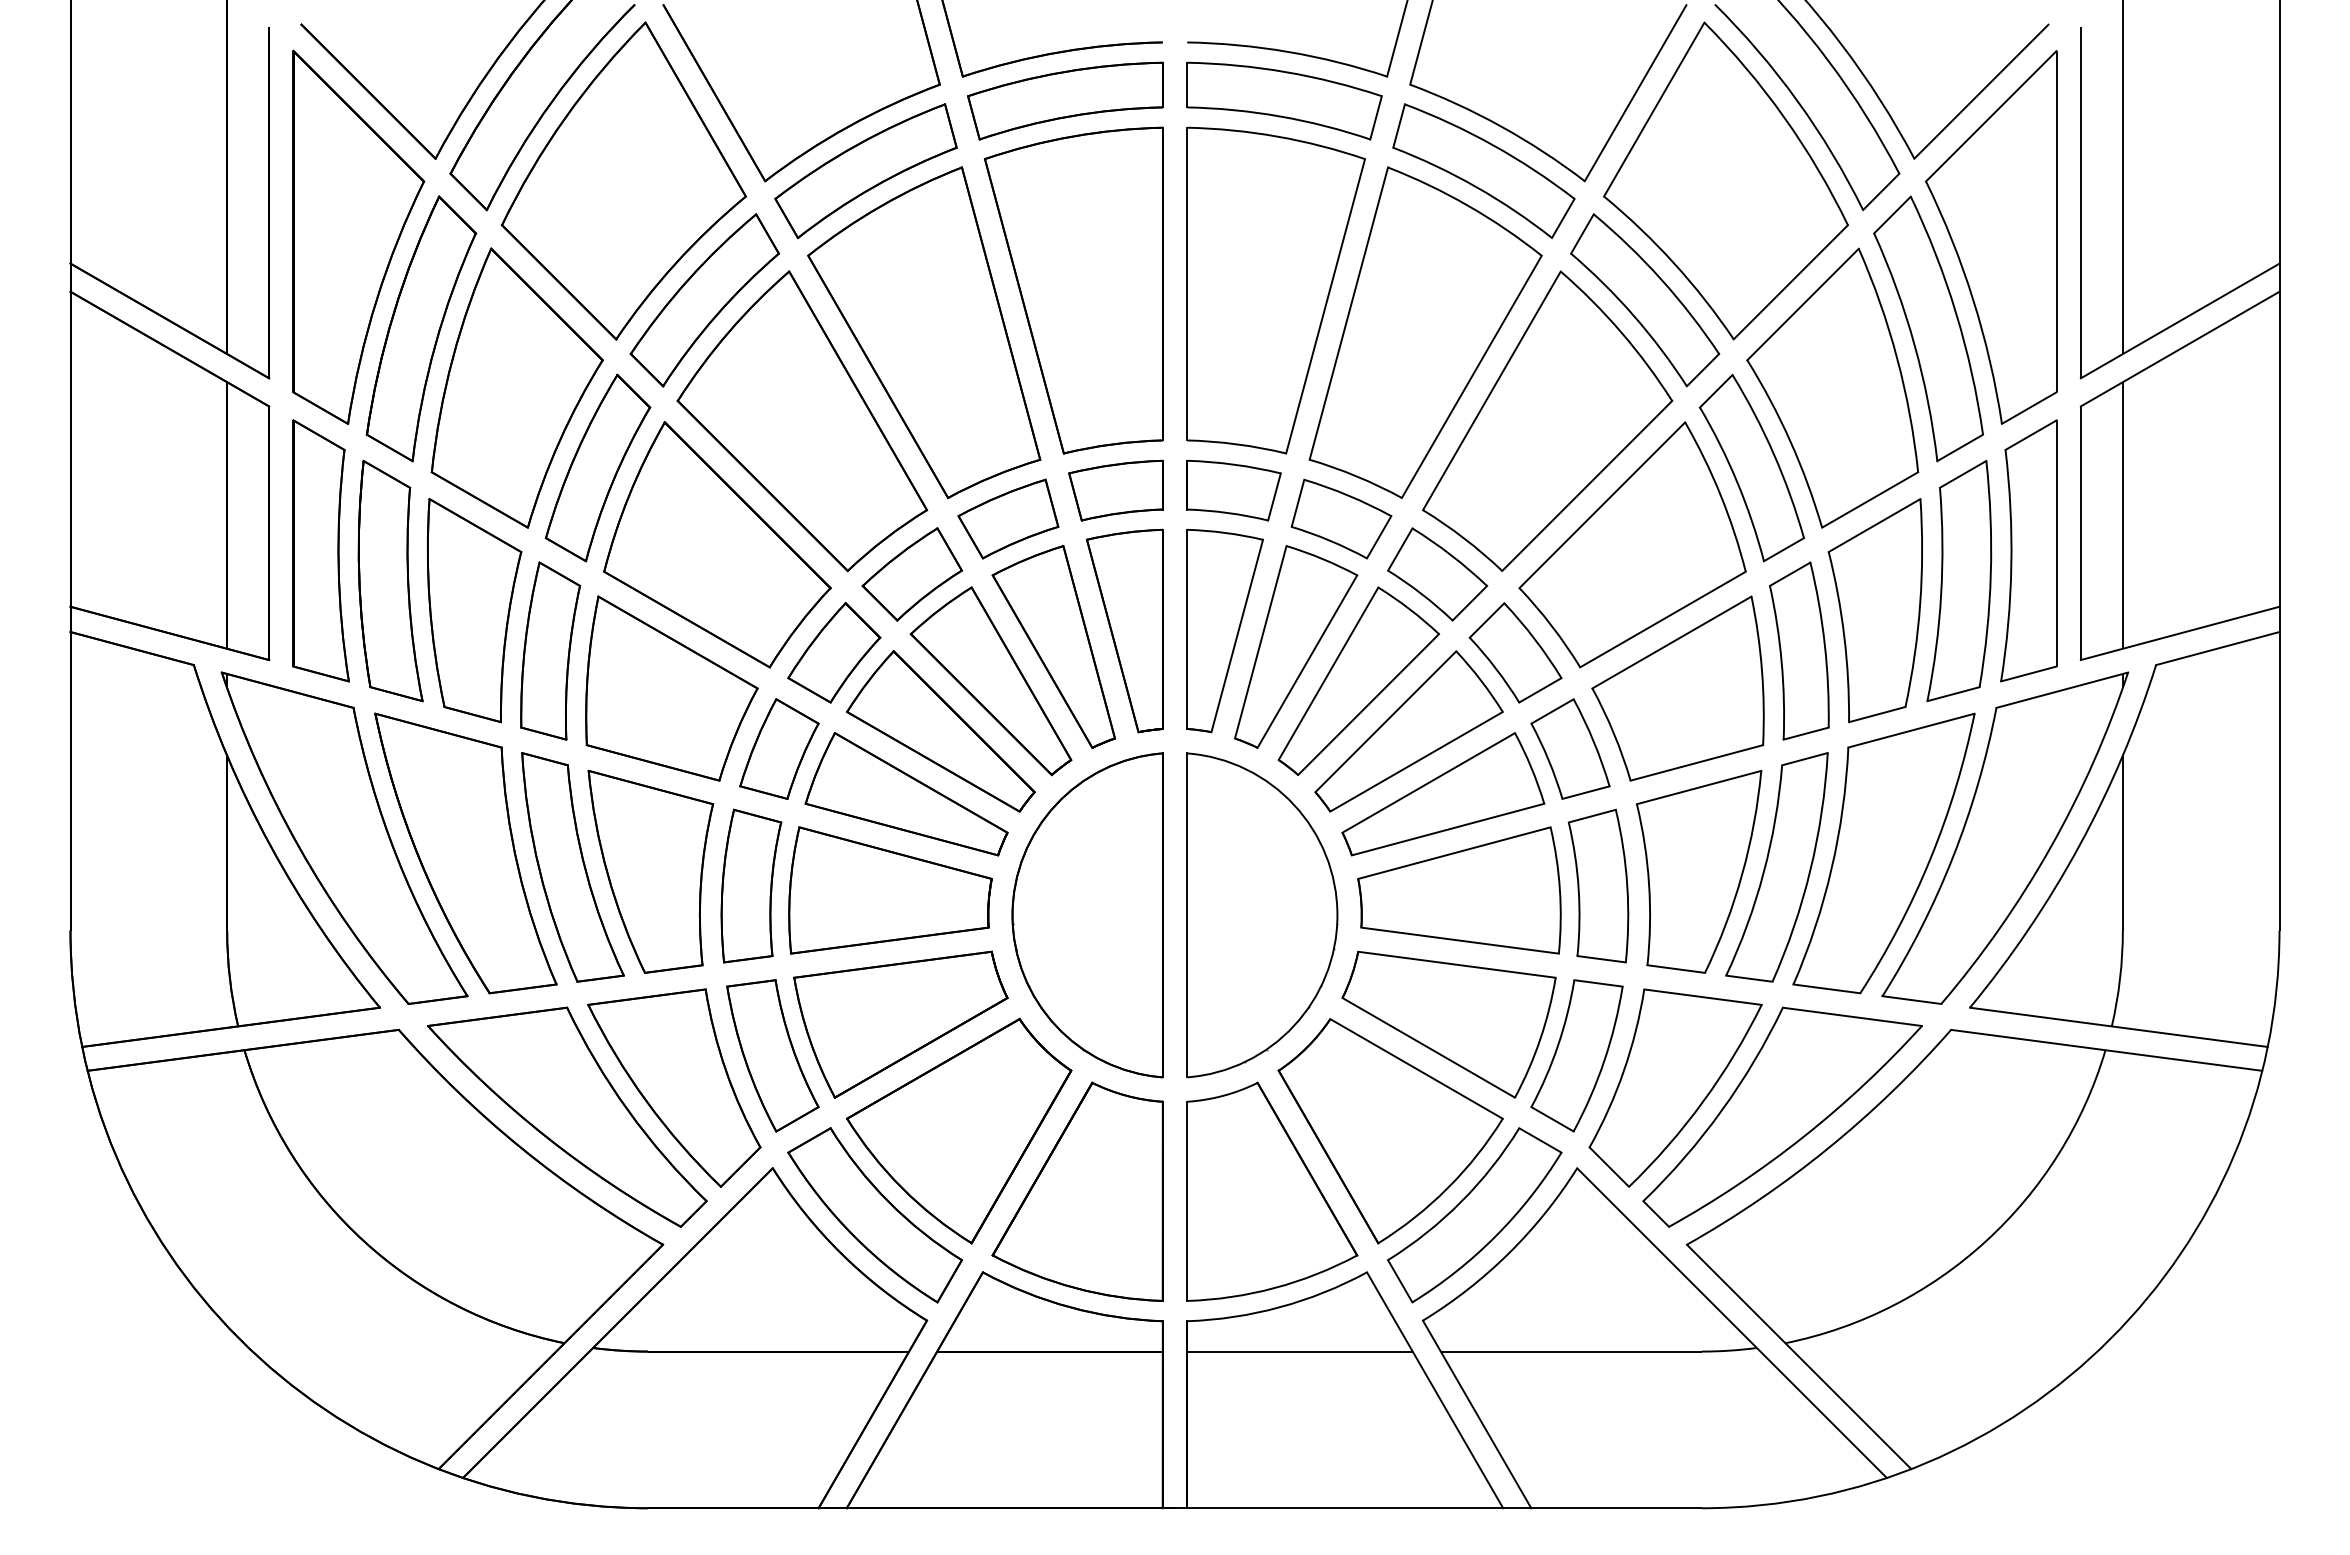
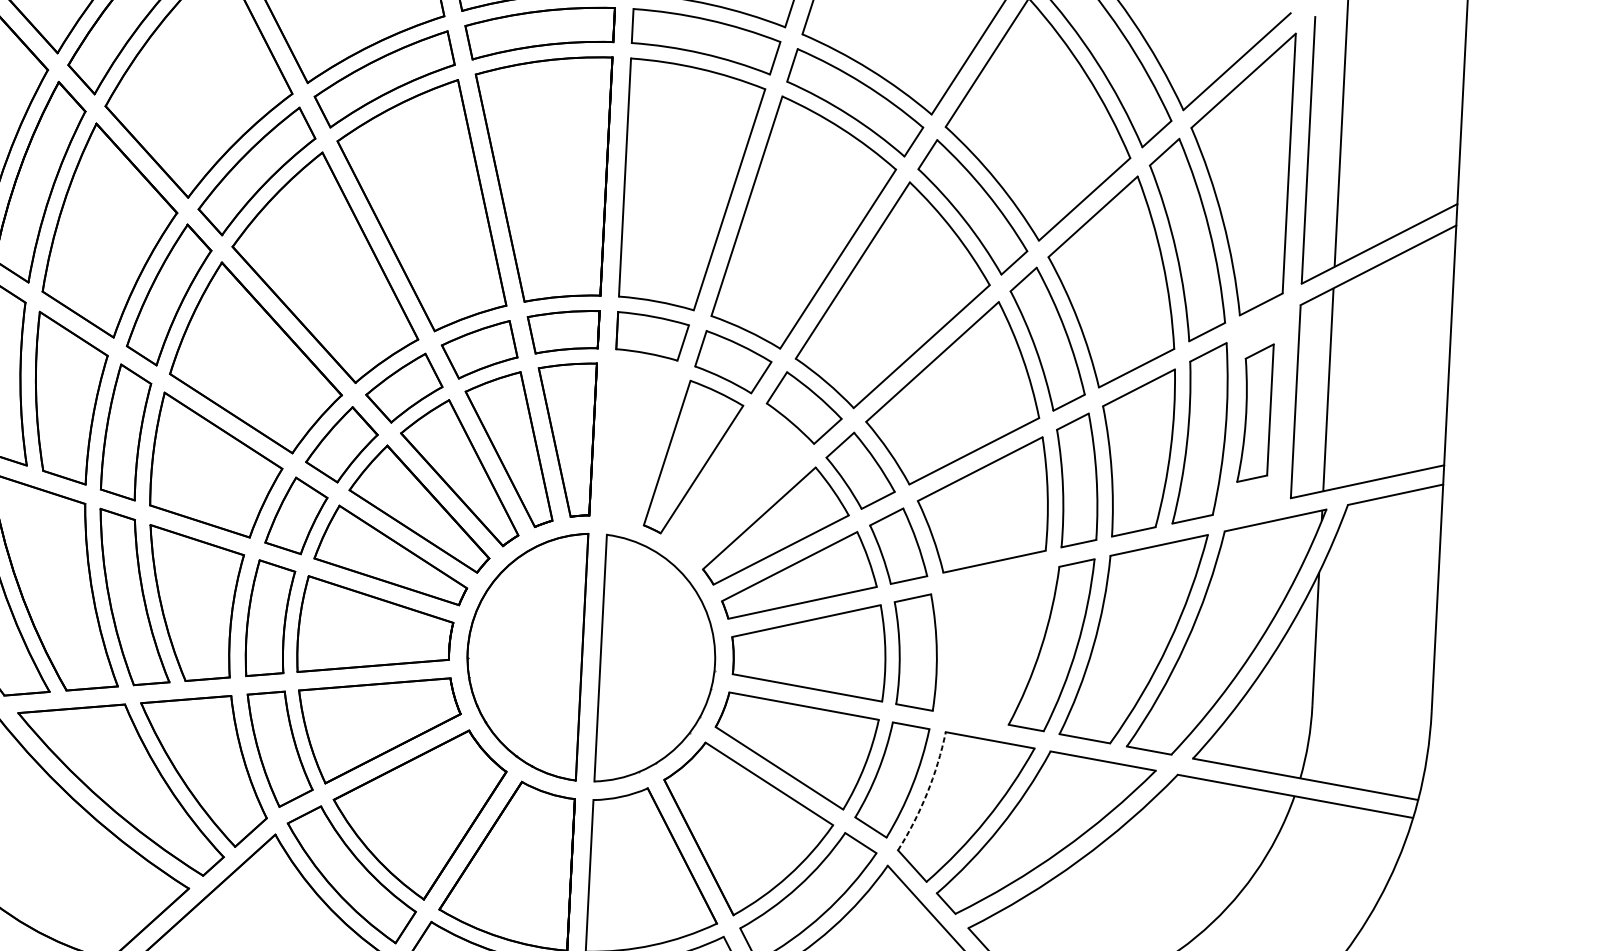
part: (2028, 550) -> (1255, 412), size x0.7
part: (1224, 631) -> (640, 443), removed
part: (1358, 680) -> (740, 485), removed
part: (1698, 871) -> (991, 644), removed
arc: (1623, 1070) -> (926, 793), solid -> dashed

